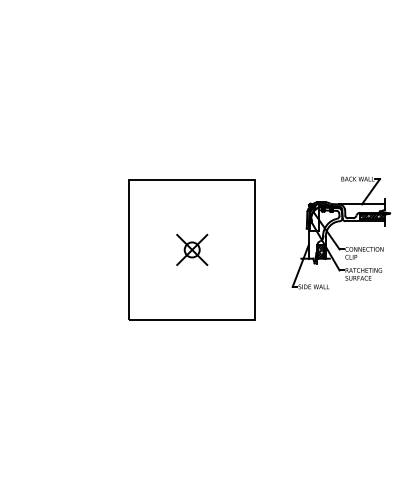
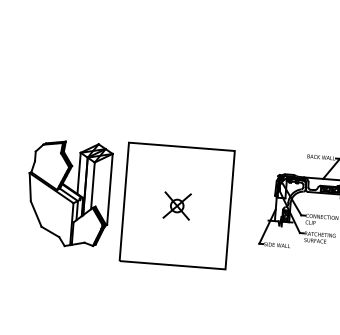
part: (62, 245) -> (68, 193), added

